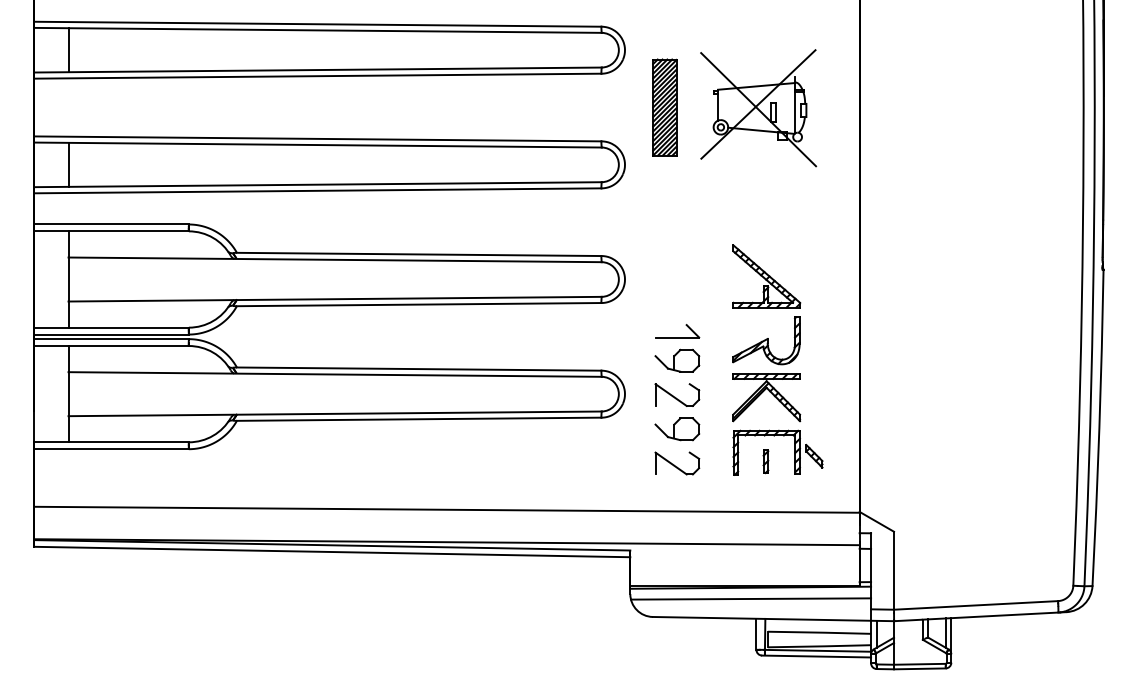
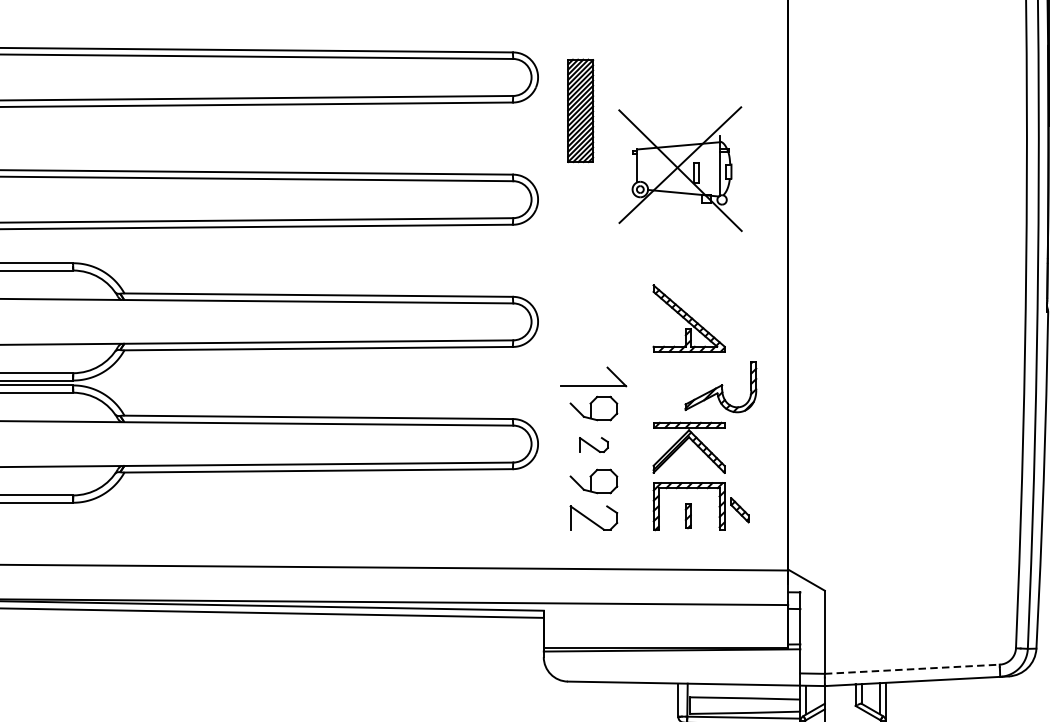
part: (664, 107) -> (580, 110), moved
part: (758, 108) -> (680, 169), moved
part: (677, 331) -> (594, 377), size x1.4
part: (766, 340) -> (720, 386), moved
part: (677, 394) -> (594, 444), size x0.6
line: (751, 598) -> (672, 661), removed
line: (976, 605) -> (912, 669), solid -> dashed

